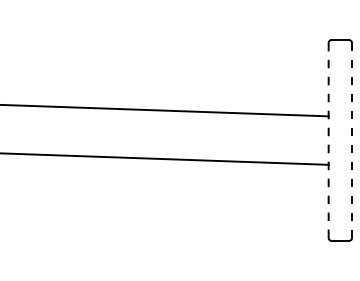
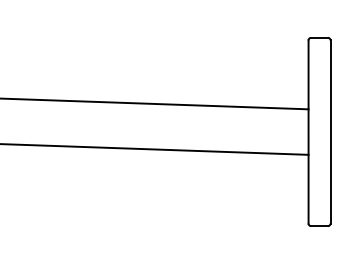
line: (328, 141) -> (308, 132), dashed -> solid
line: (352, 141) -> (330, 132), dashed -> solid

